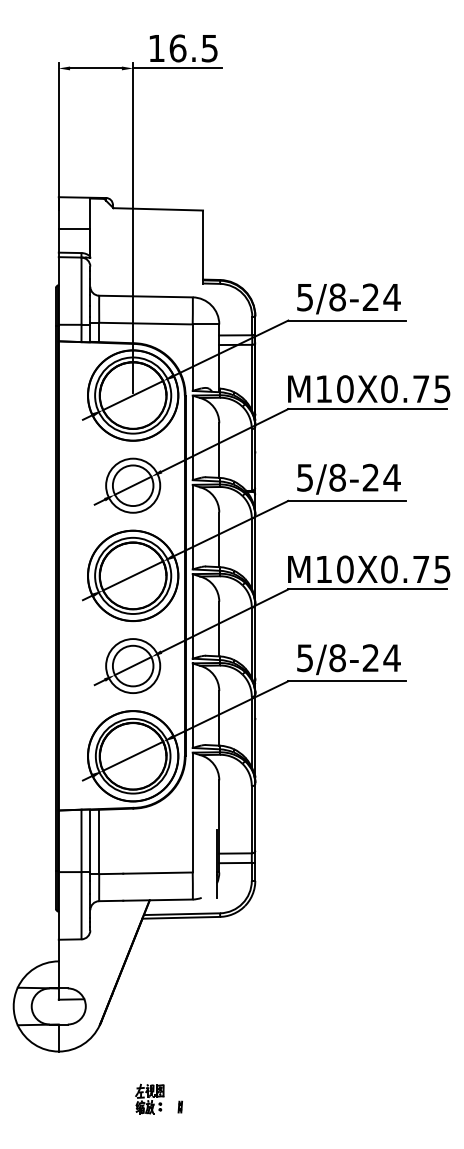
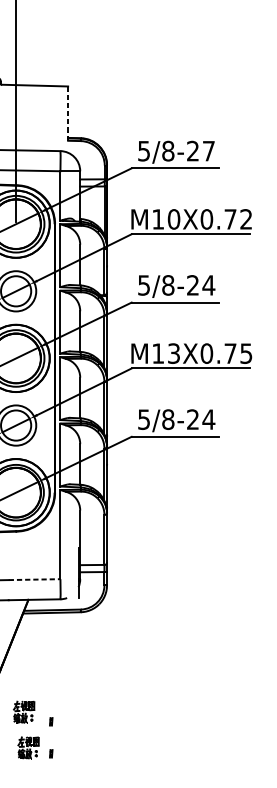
line: (203, 246) -> (68, 113), solid -> dashed
text: (391, 297) -> (208, 151), 5/8-24 -> 5/8-27
text: (442, 389) -> (246, 219), M10X0.75 -> M10X0.72
text: (345, 569) -> (174, 353), M10X0.75 -> M13X0.75
line: (157, 873) -> (34, 579), solid -> dashed
part: (143, 1050) -> (23, 711), added
part: (179, 1063) -> (50, 721), added

